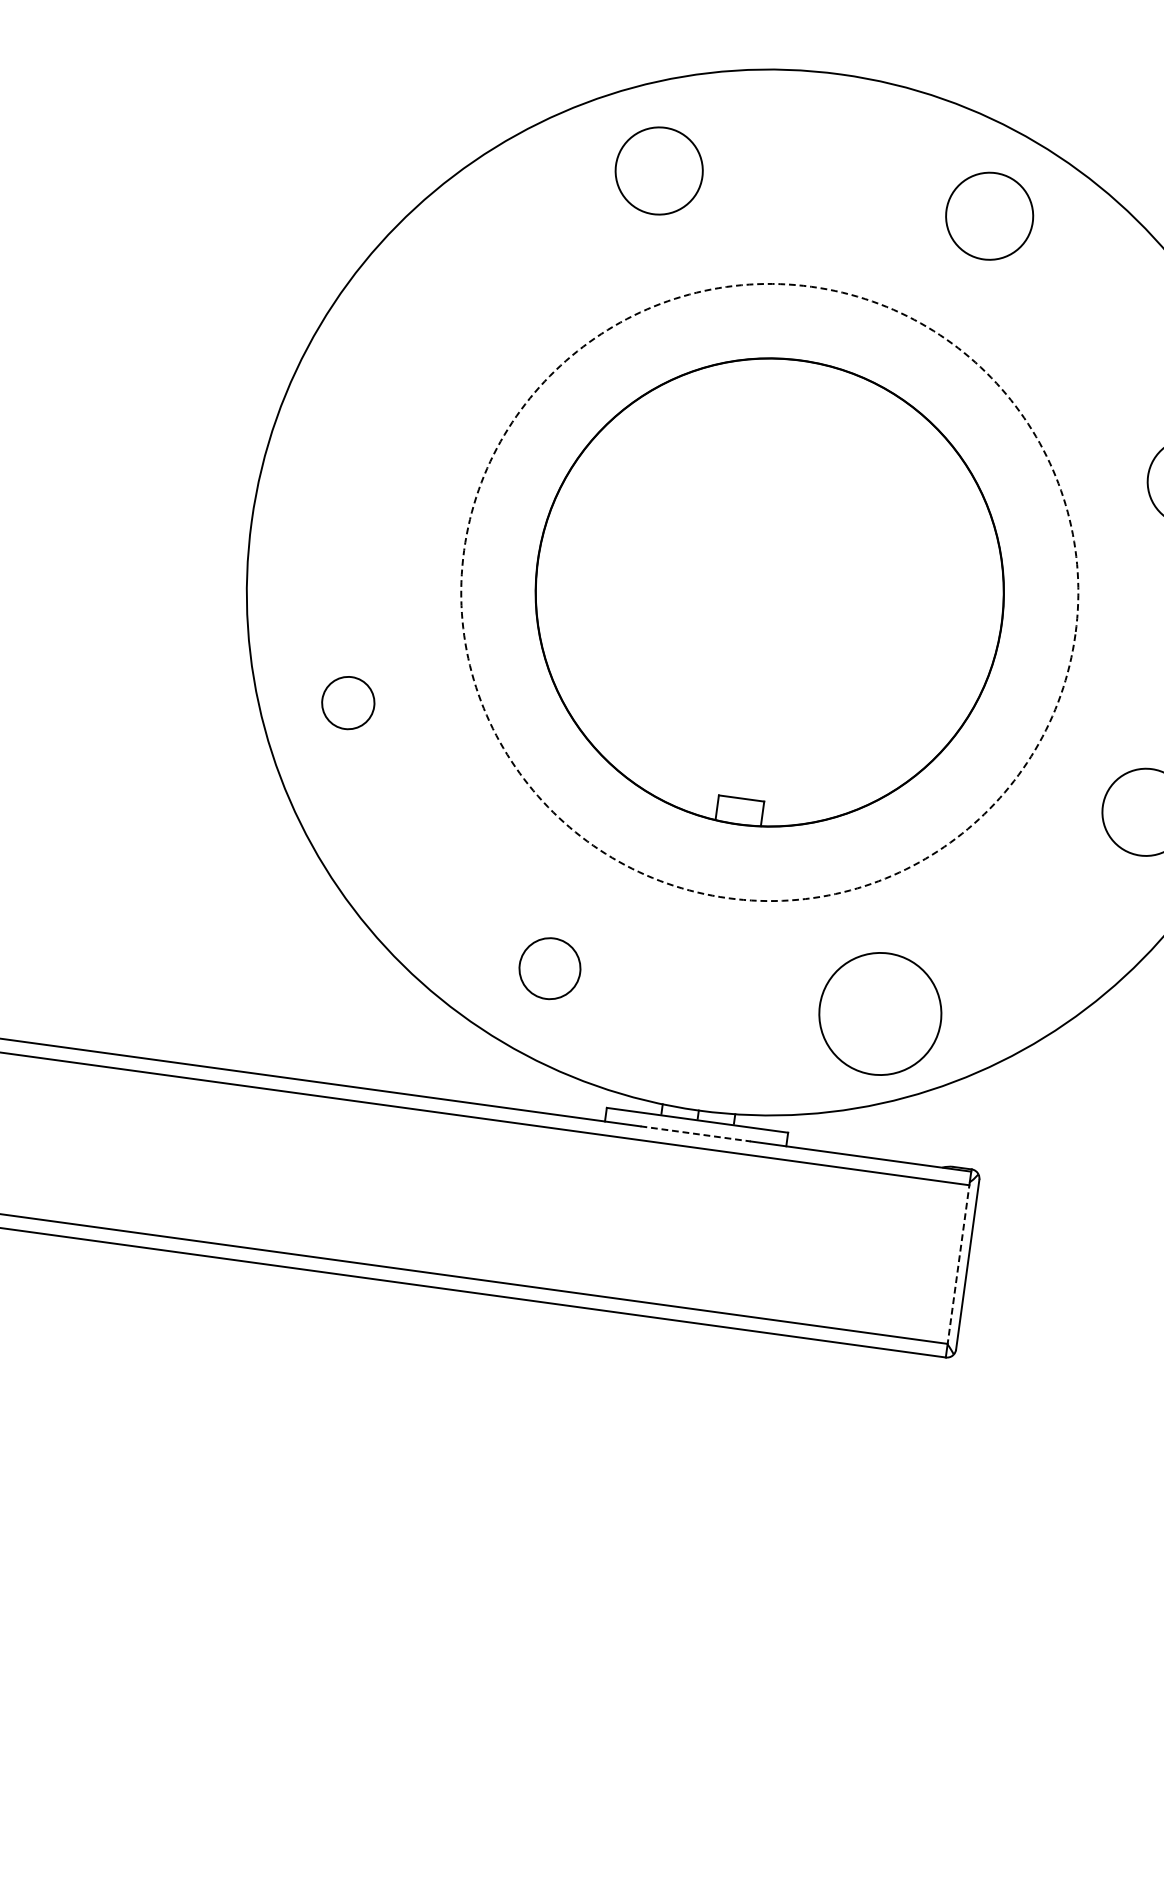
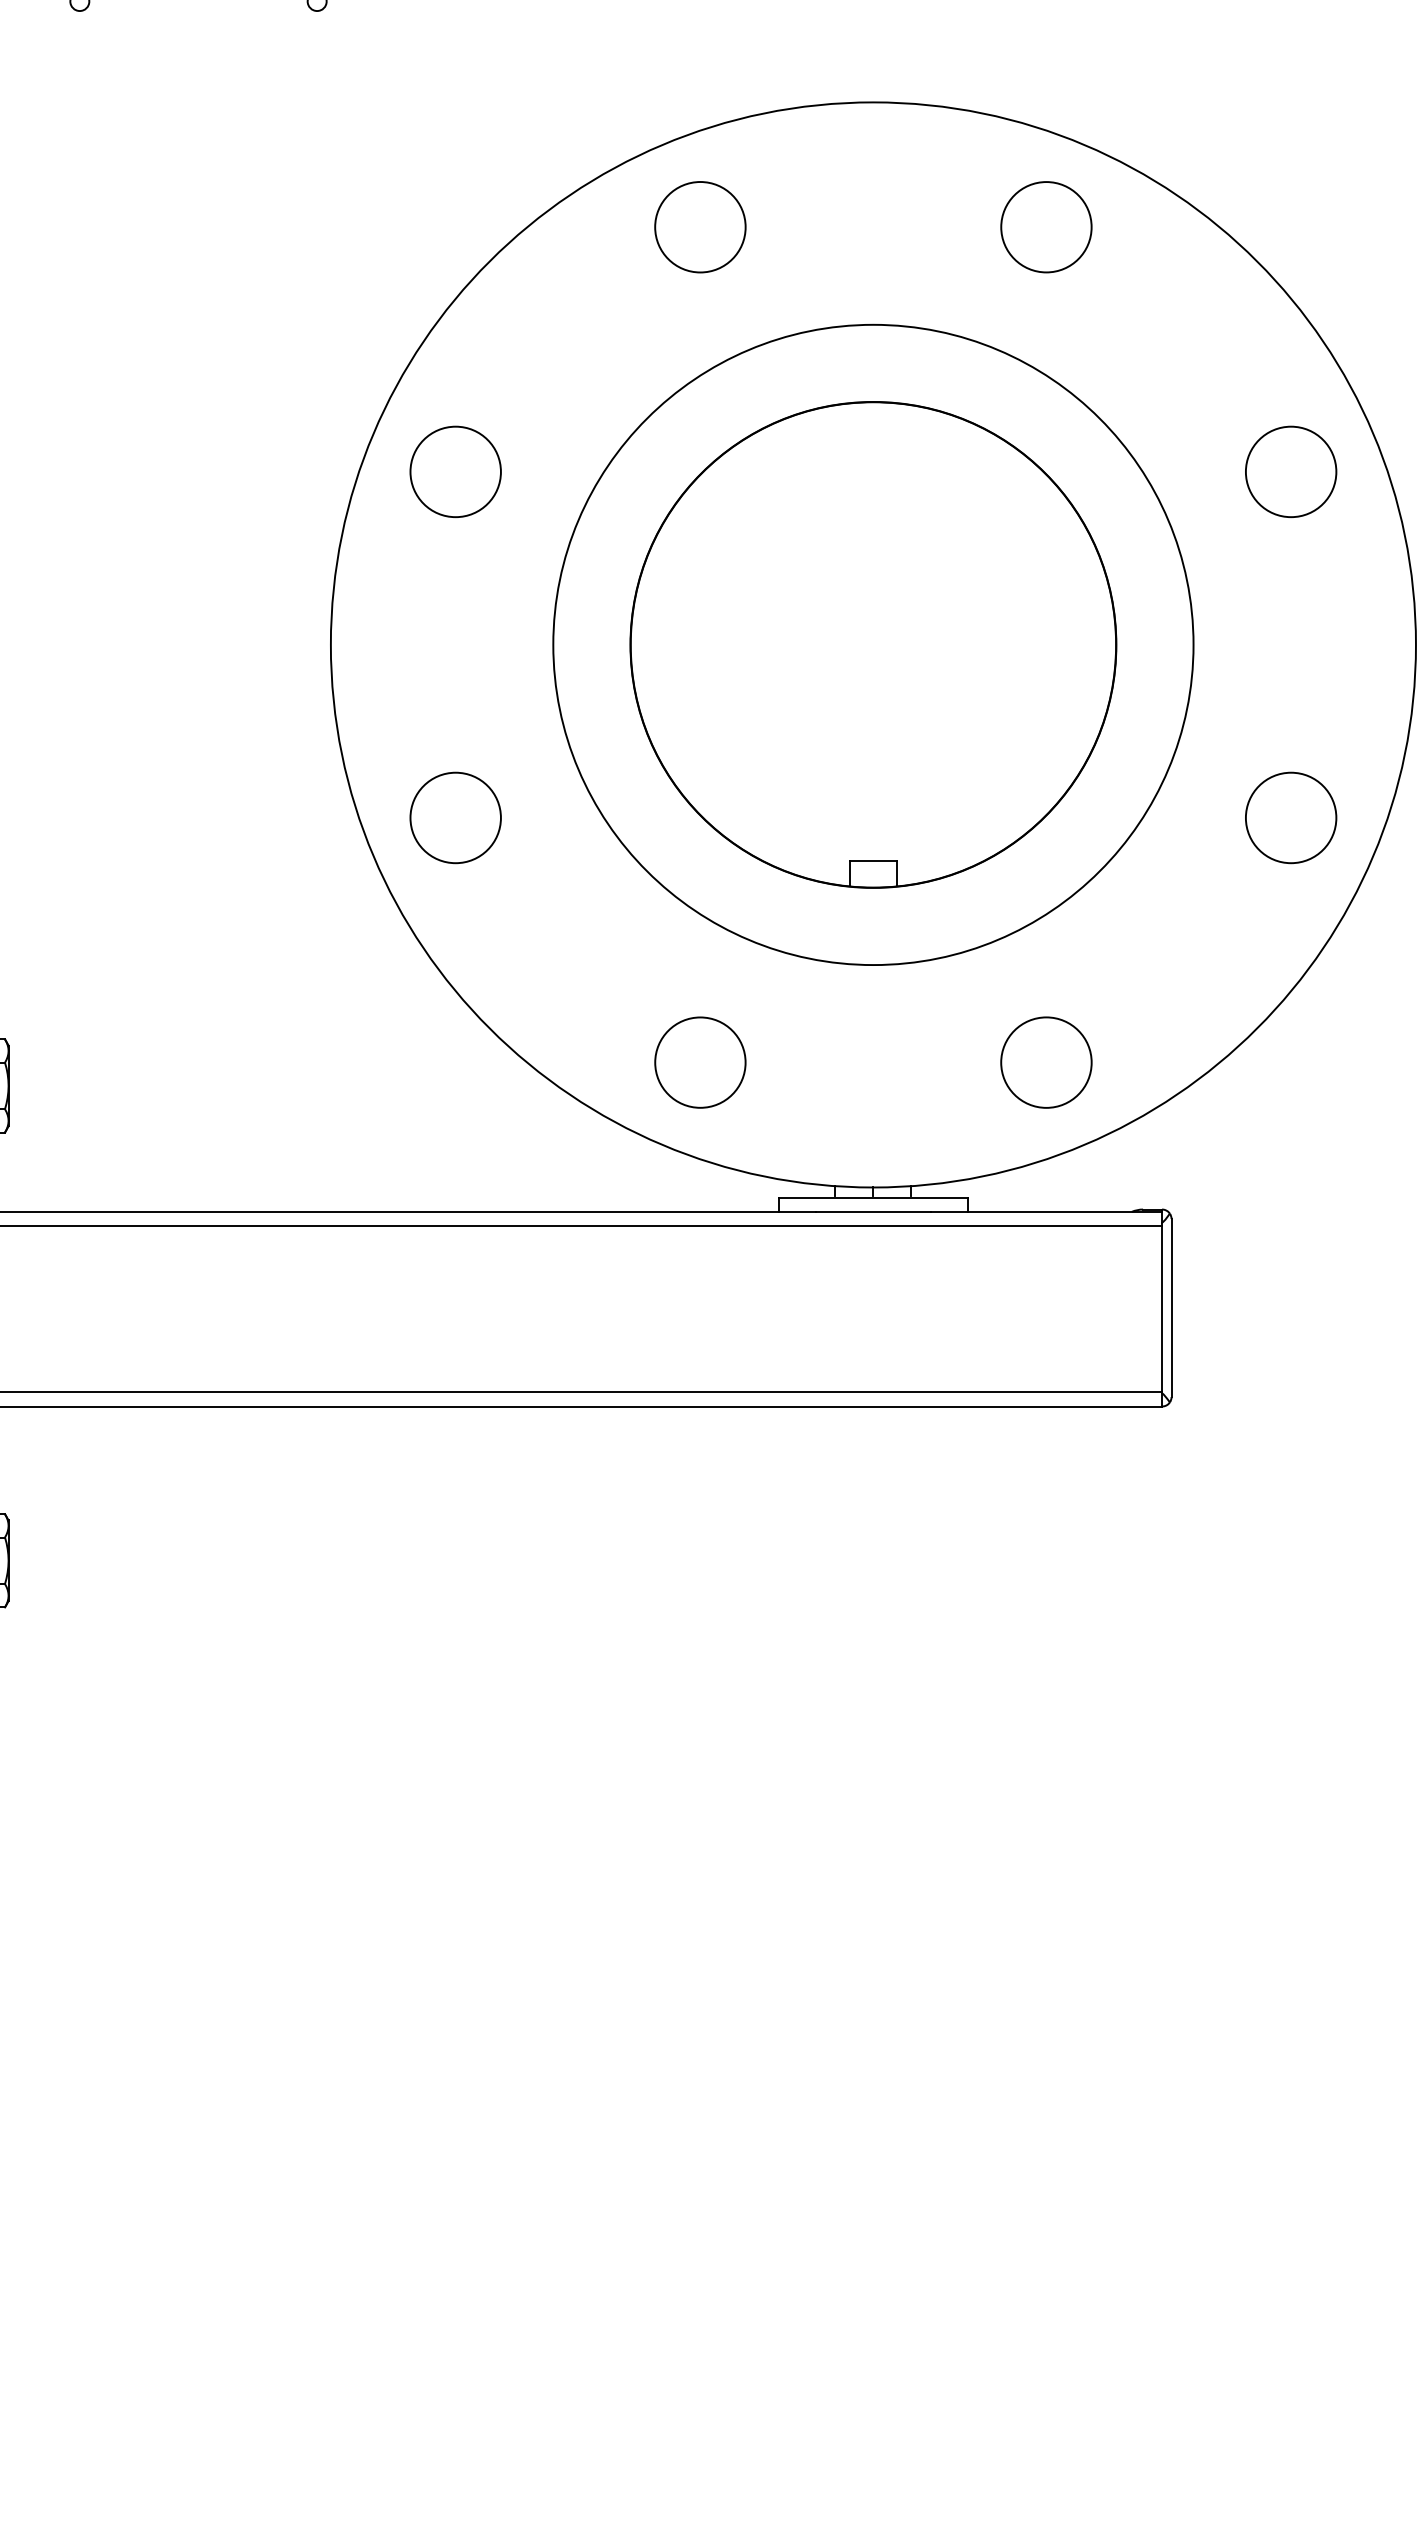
circle: (393, 372) -> (455, 471), added
circle: (769, 592) -> (873, 644), dashed -> solid
circle: (348, 702) -> (455, 817), size x1.67
circle: (550, 968) -> (700, 1062), size x1.43
circle: (880, 1013) -> (1046, 1062), size x0.71
line: (695, 1133) -> (873, 1211), dashed -> solid
line: (959, 1263) -> (1162, 1308), dashed -> solid

